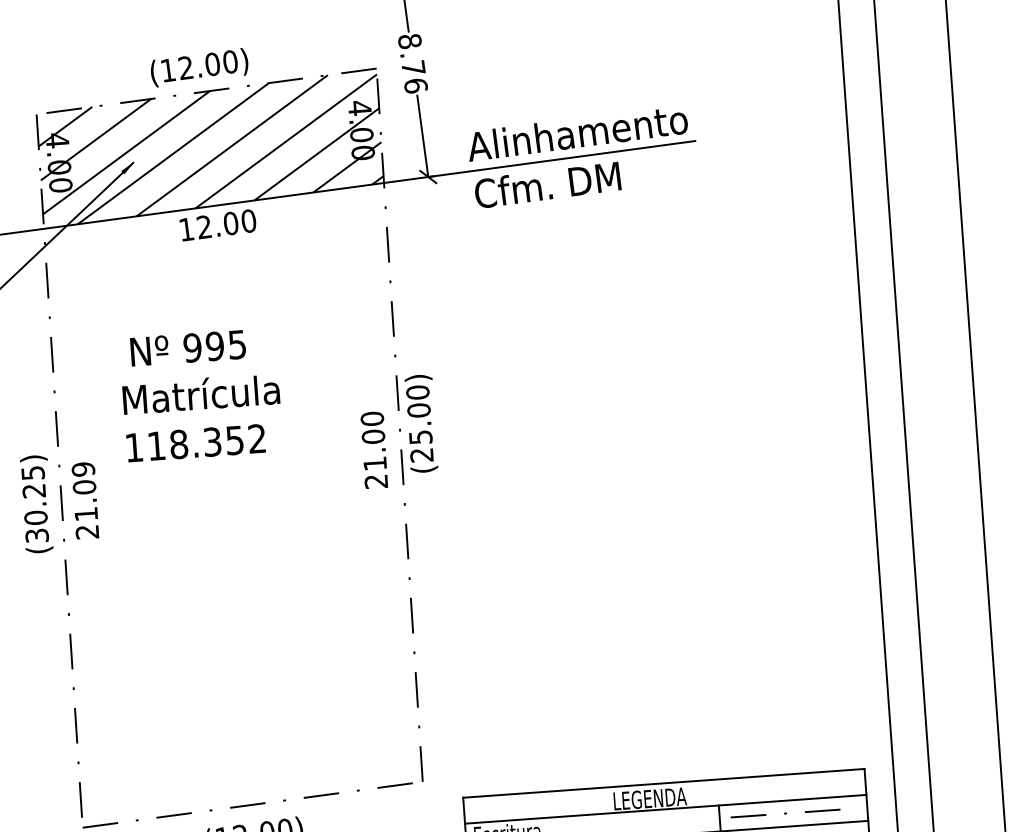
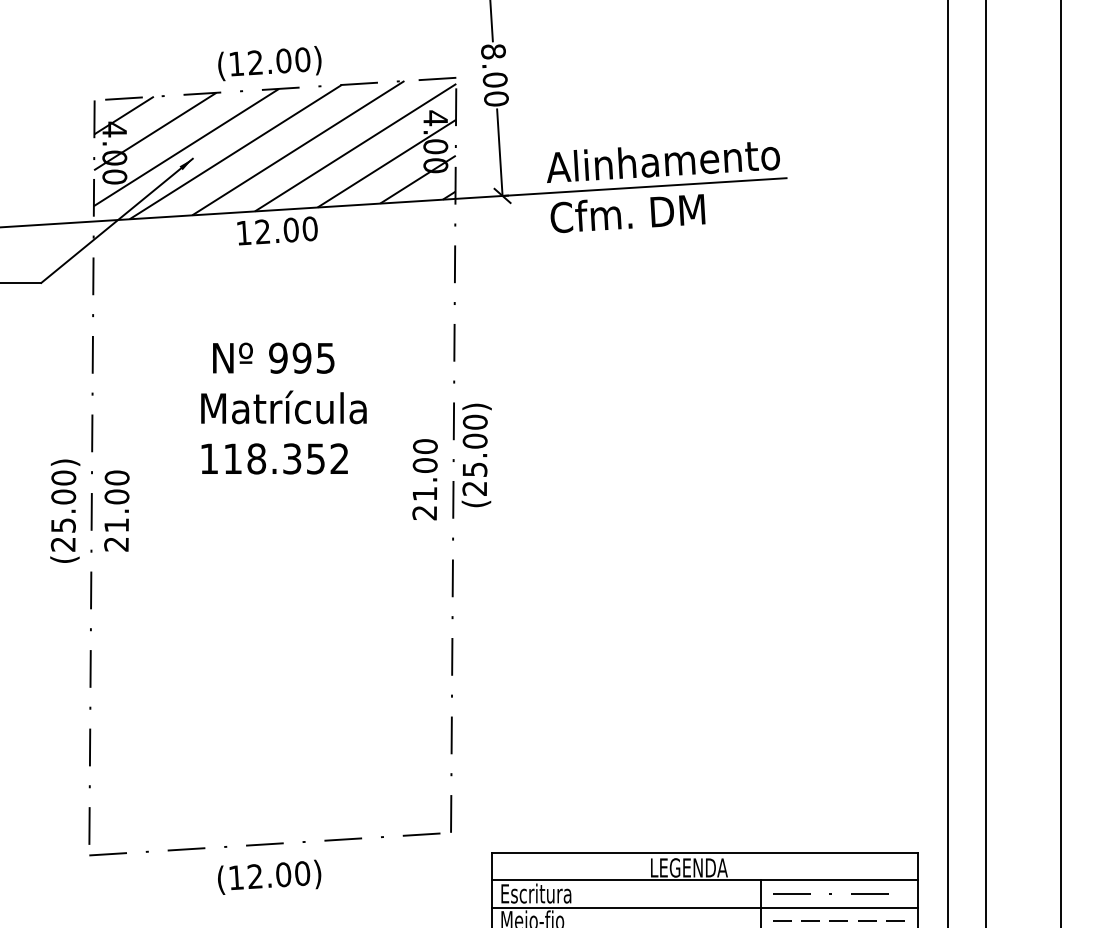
text: (414, 76) -> (495, 89), 8.76 -> 8.00
text: (200, 395) -> (283, 408), moved
text: (82, 469) -> (116, 477), 21.09 -> 21.00
text: (34, 503) -> (63, 510), (30.25) -> (25.00)

